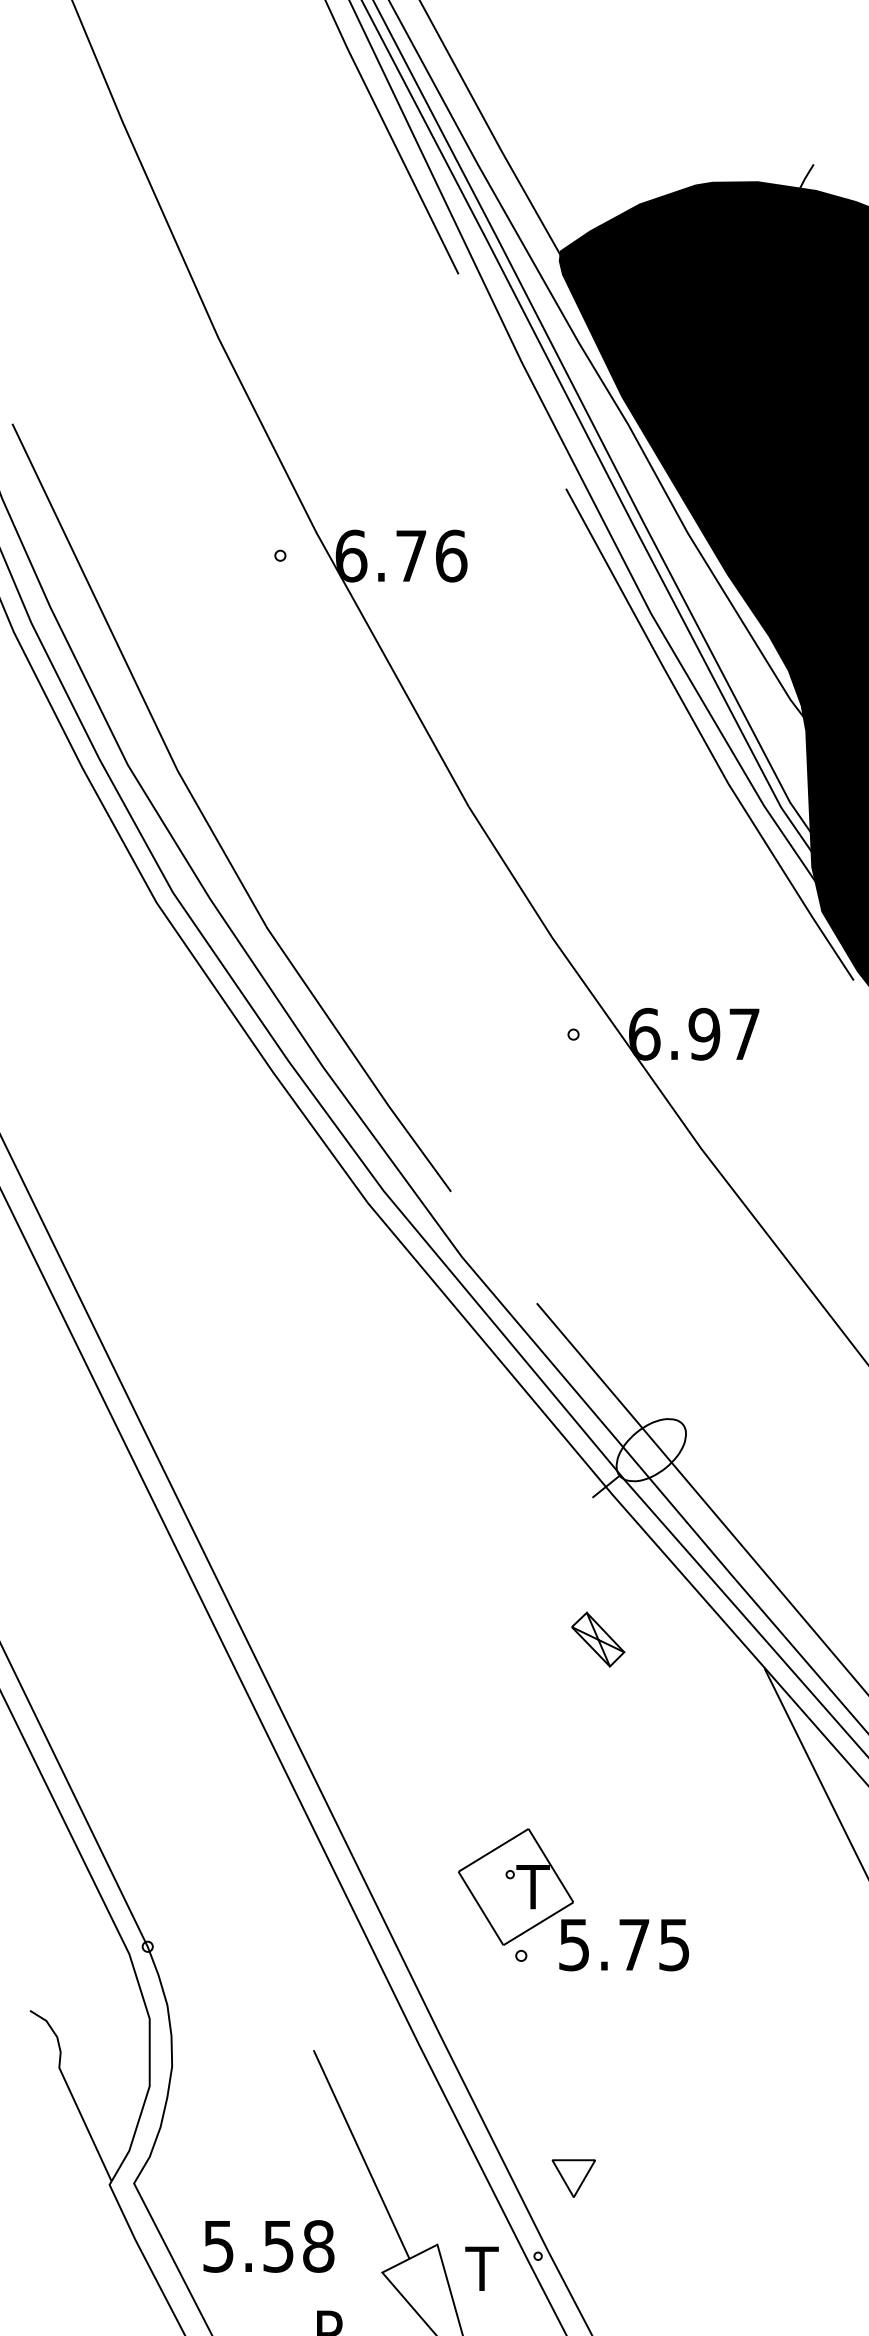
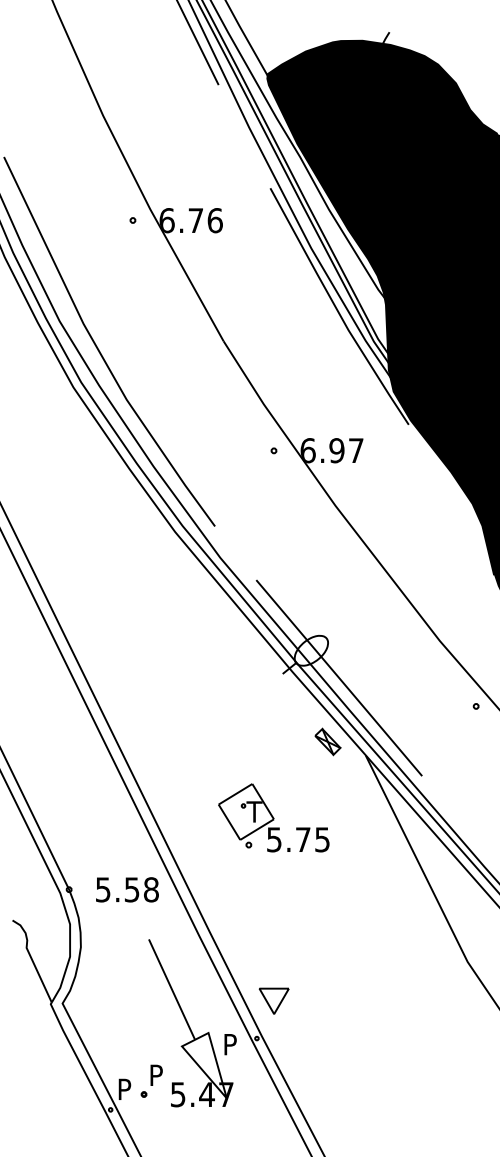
part: (597, 1638) -> (327, 741), moved
part: (572, 1898) -> (273, 817), moved
part: (572, 2177) -> (273, 1000), size x1.43
text: (269, 2245) -> (127, 889), moved
text: (481, 2268) -> (229, 1044), T -> P

